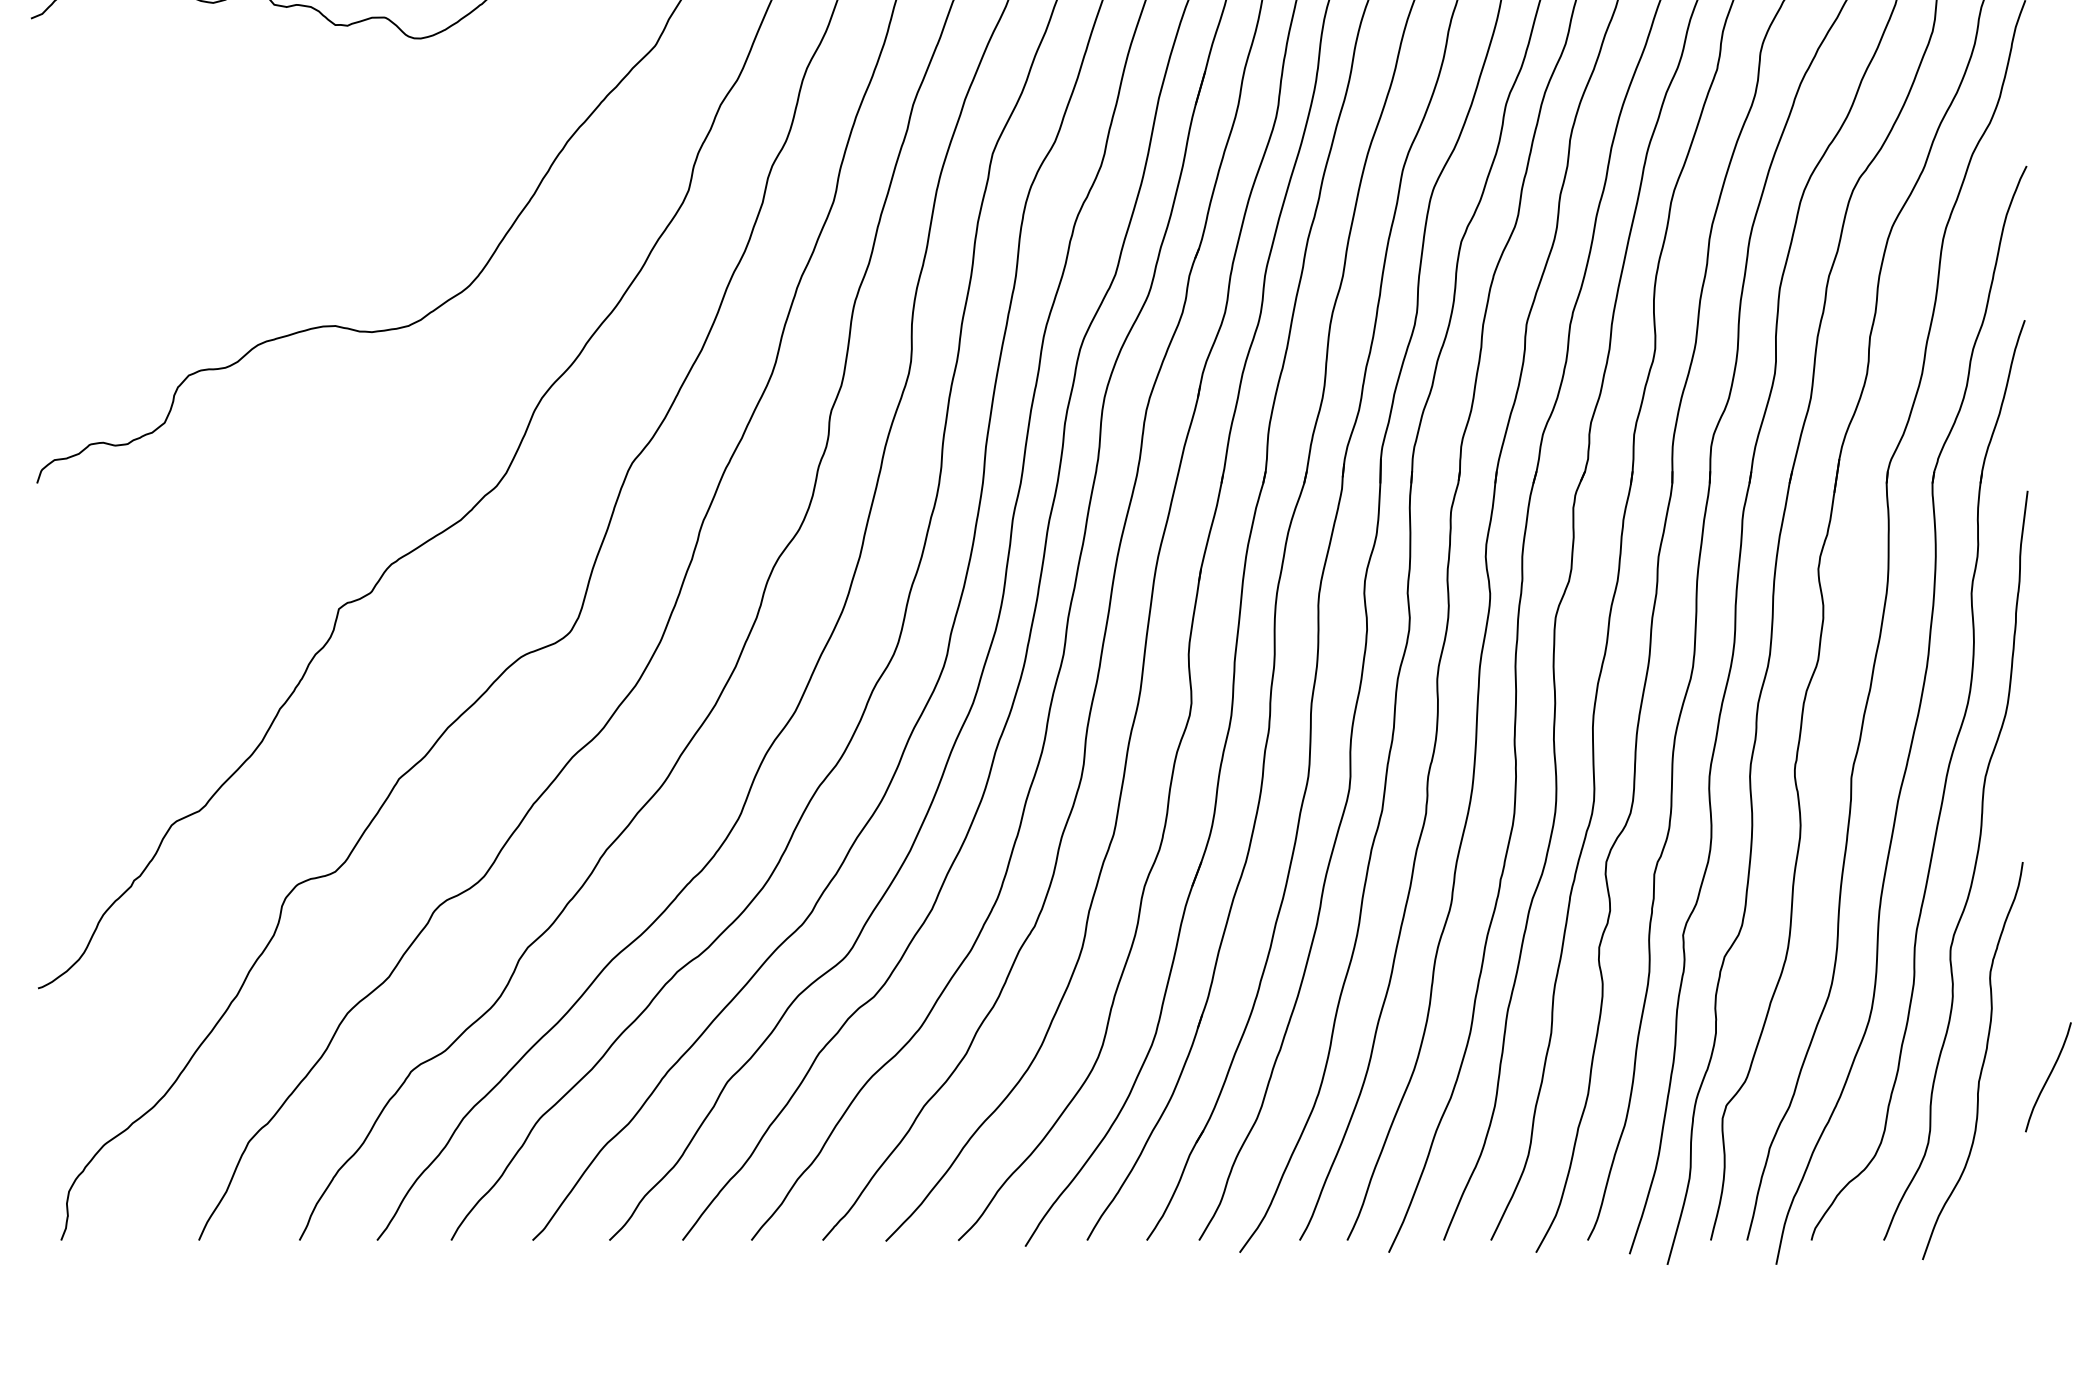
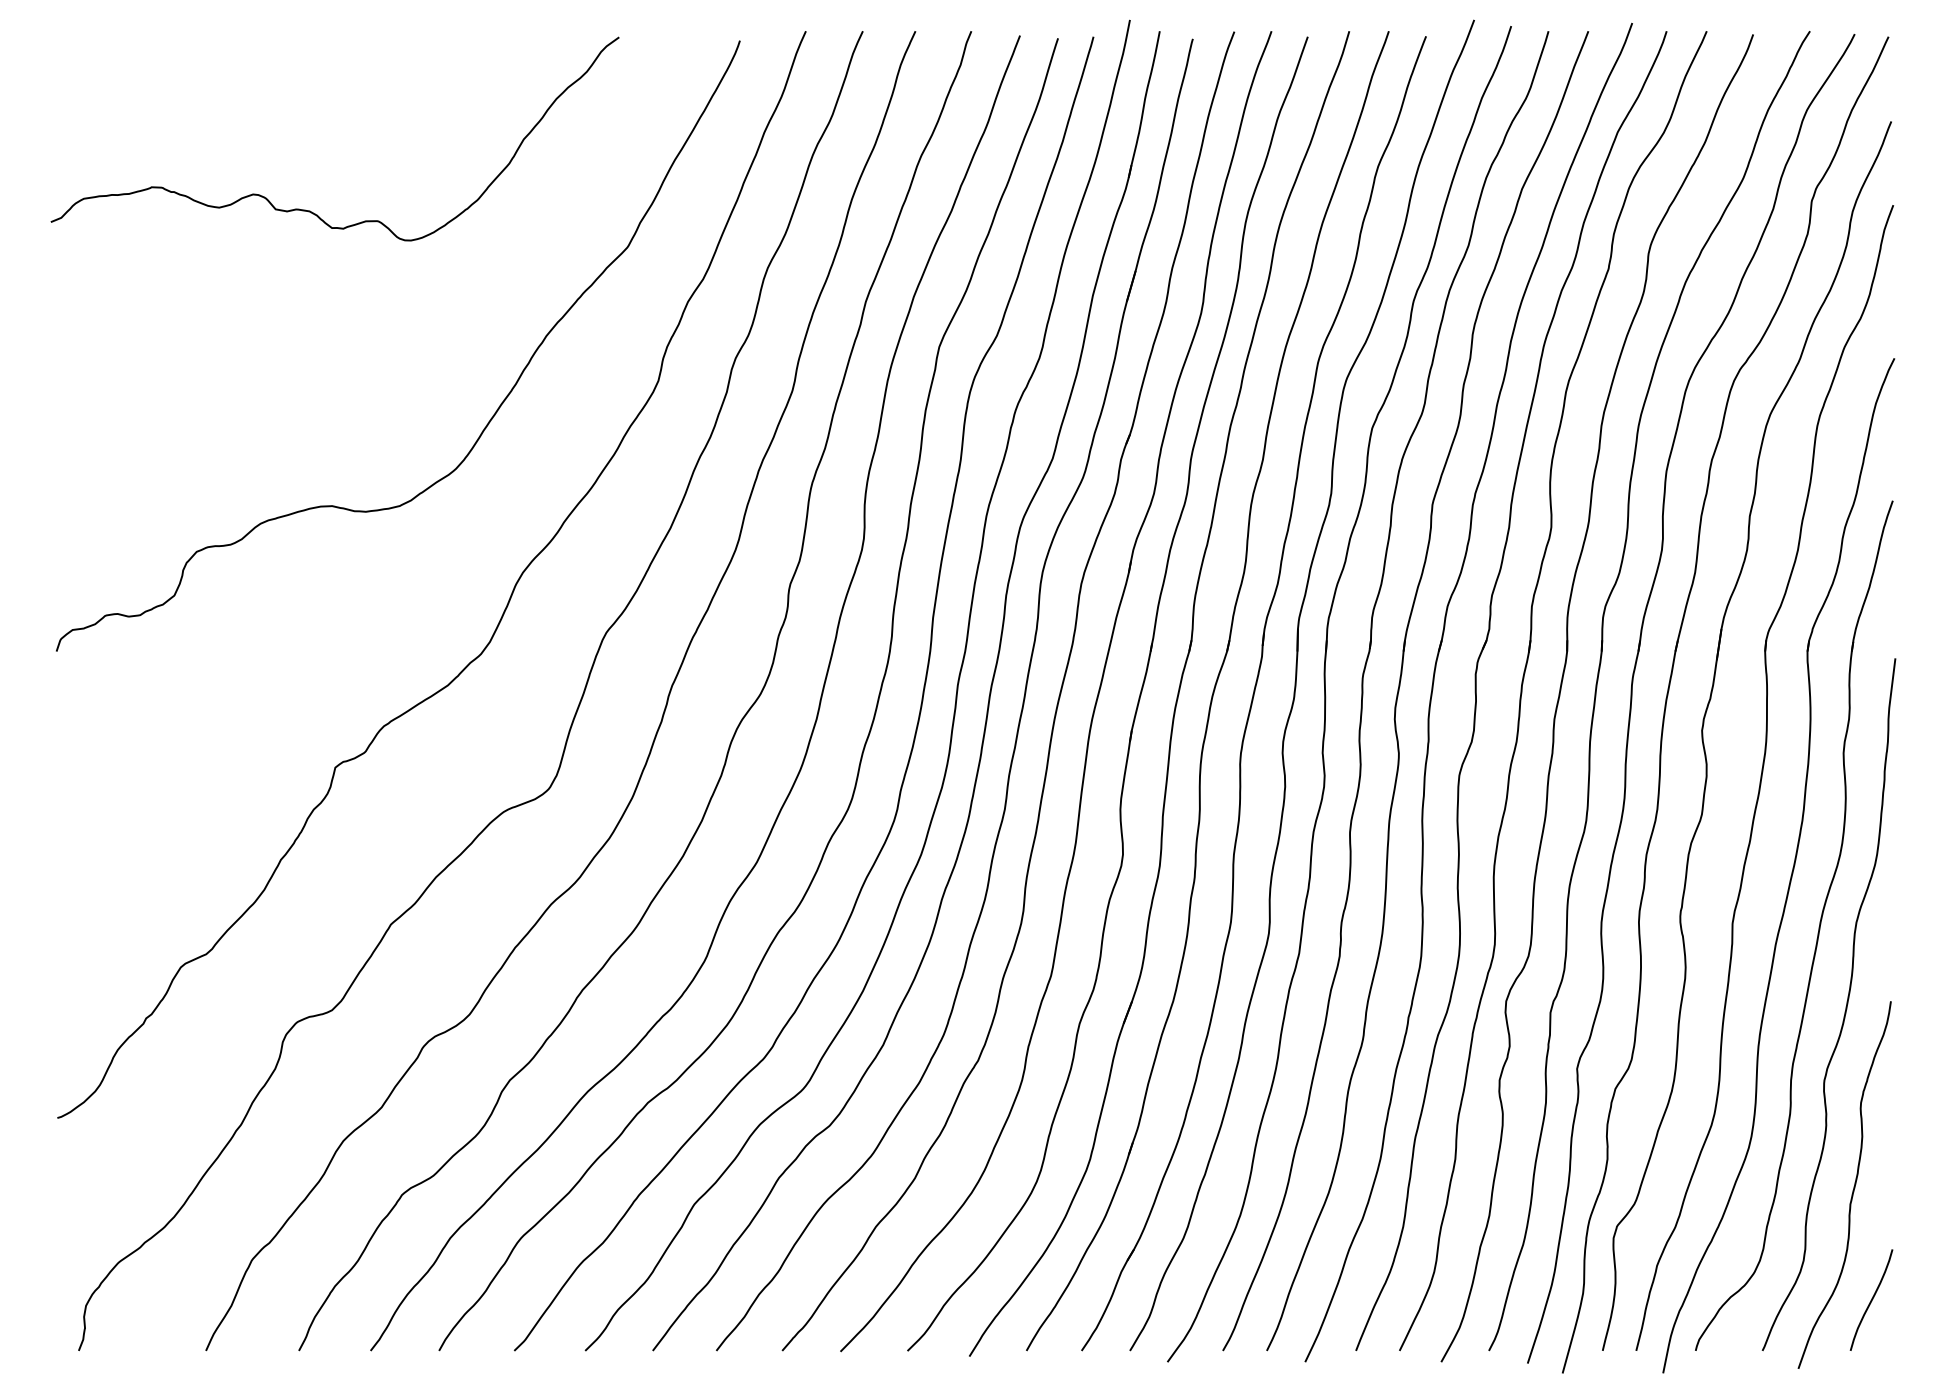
curve: (2048, 1076) -> (1871, 1299), moved

